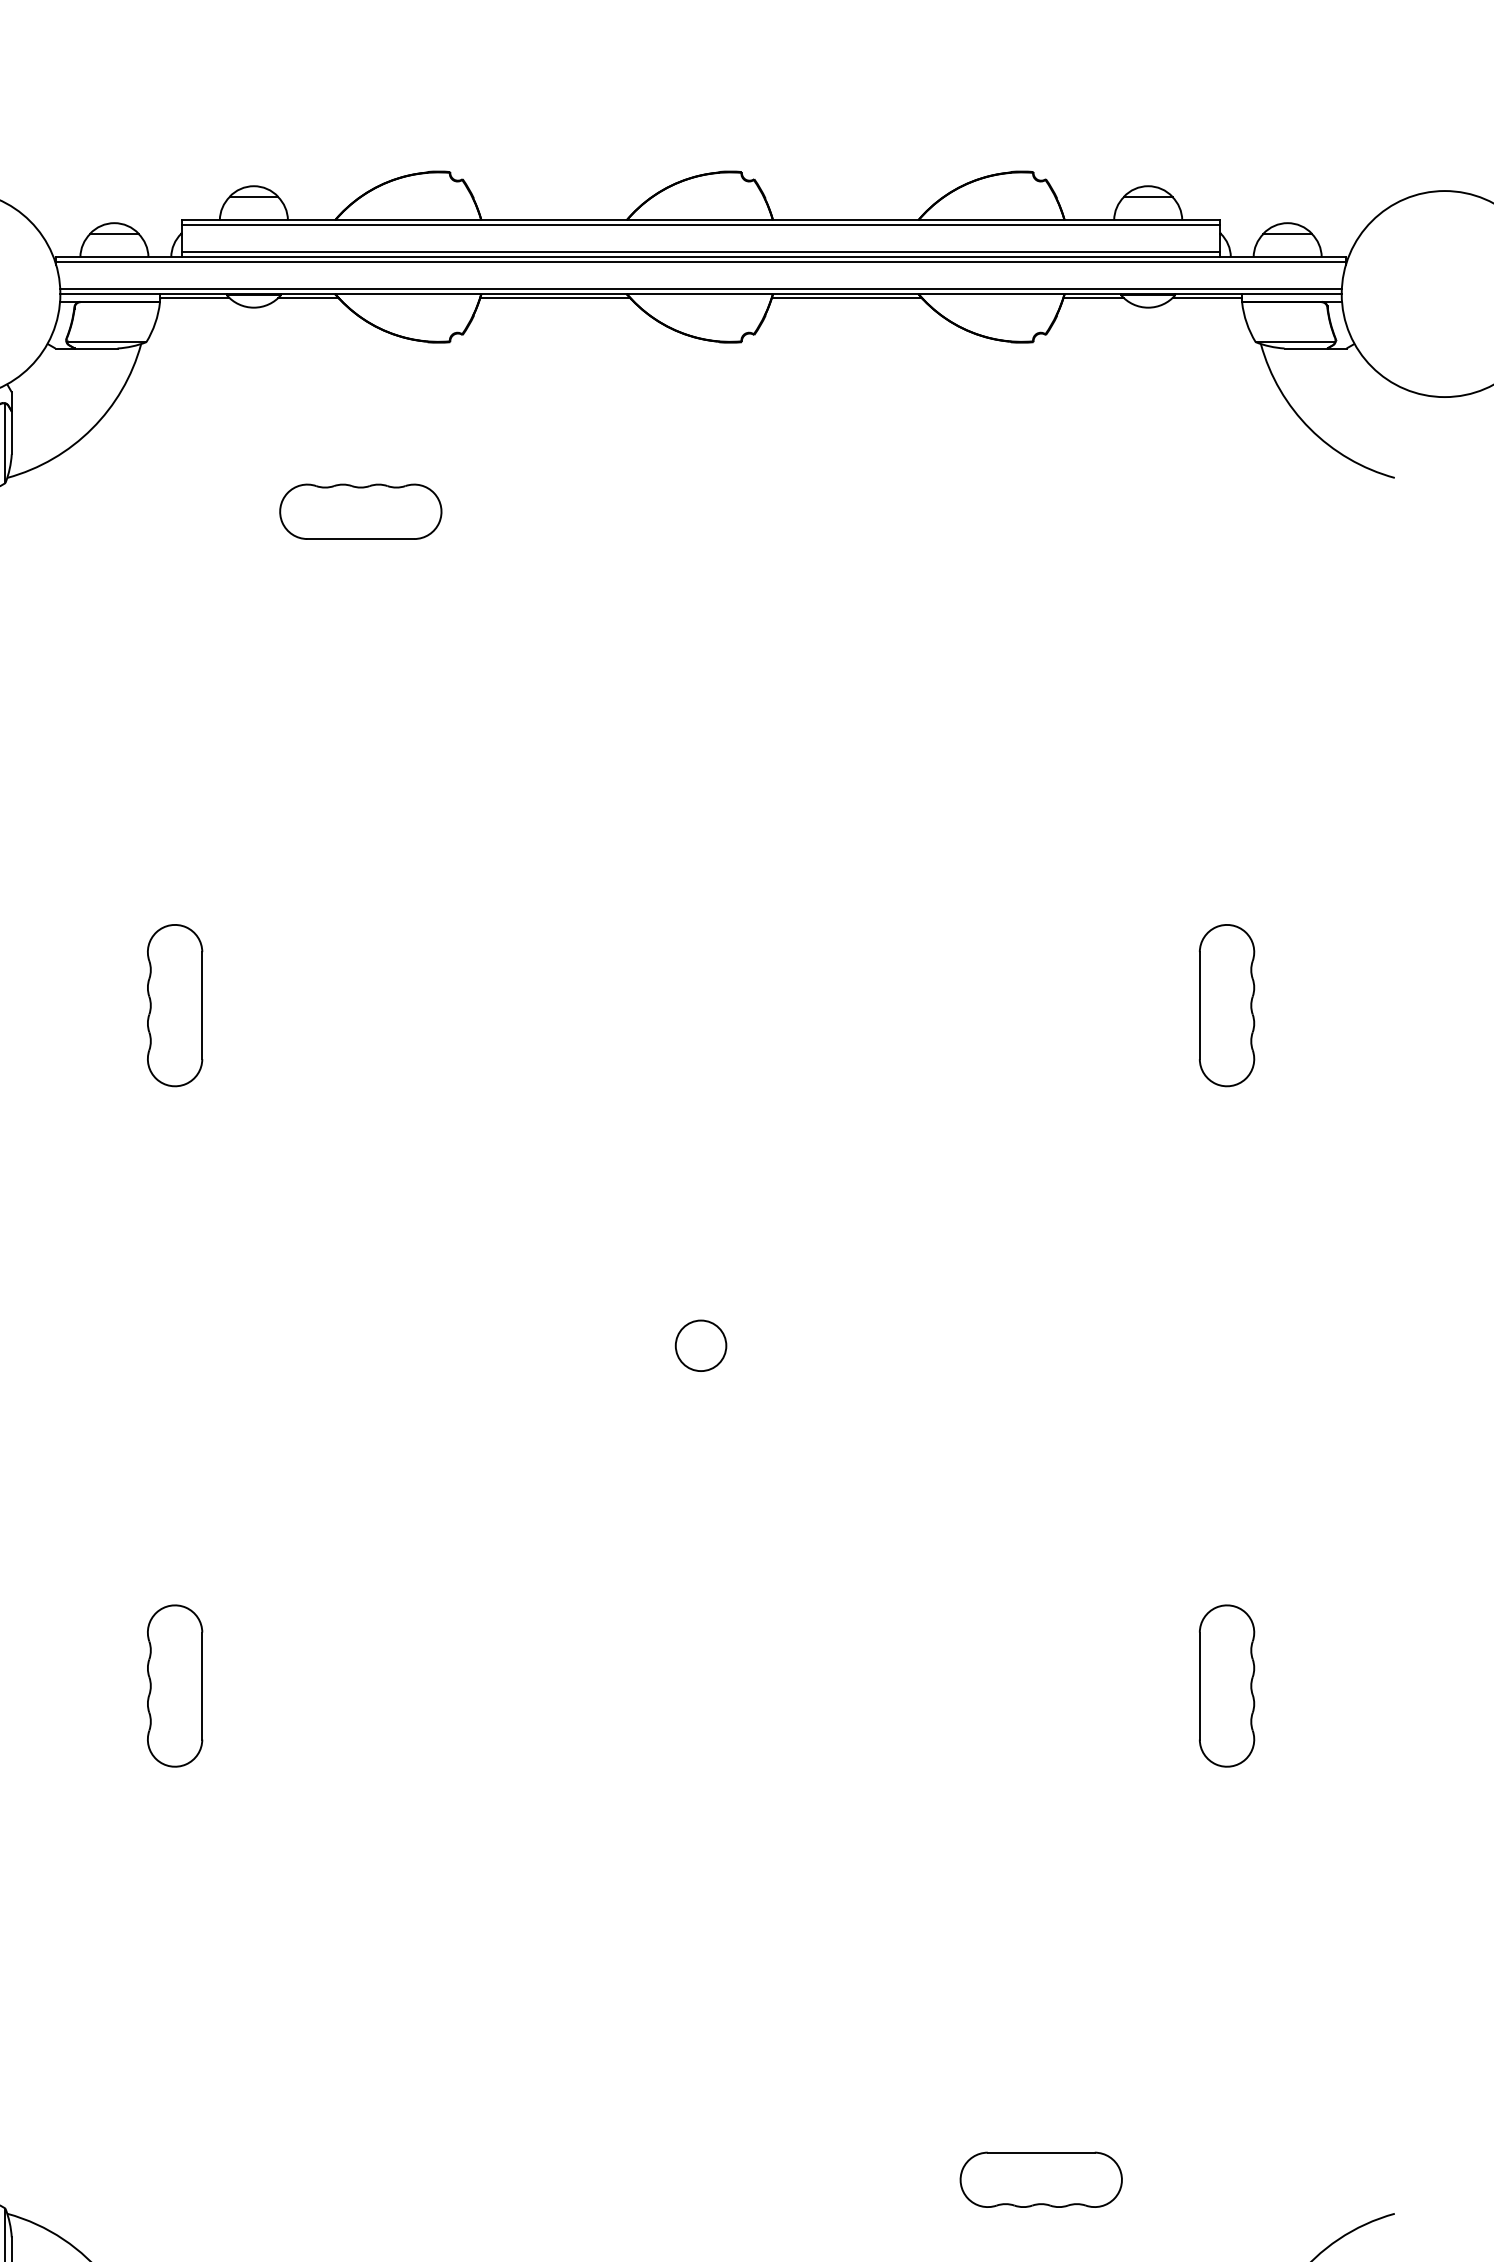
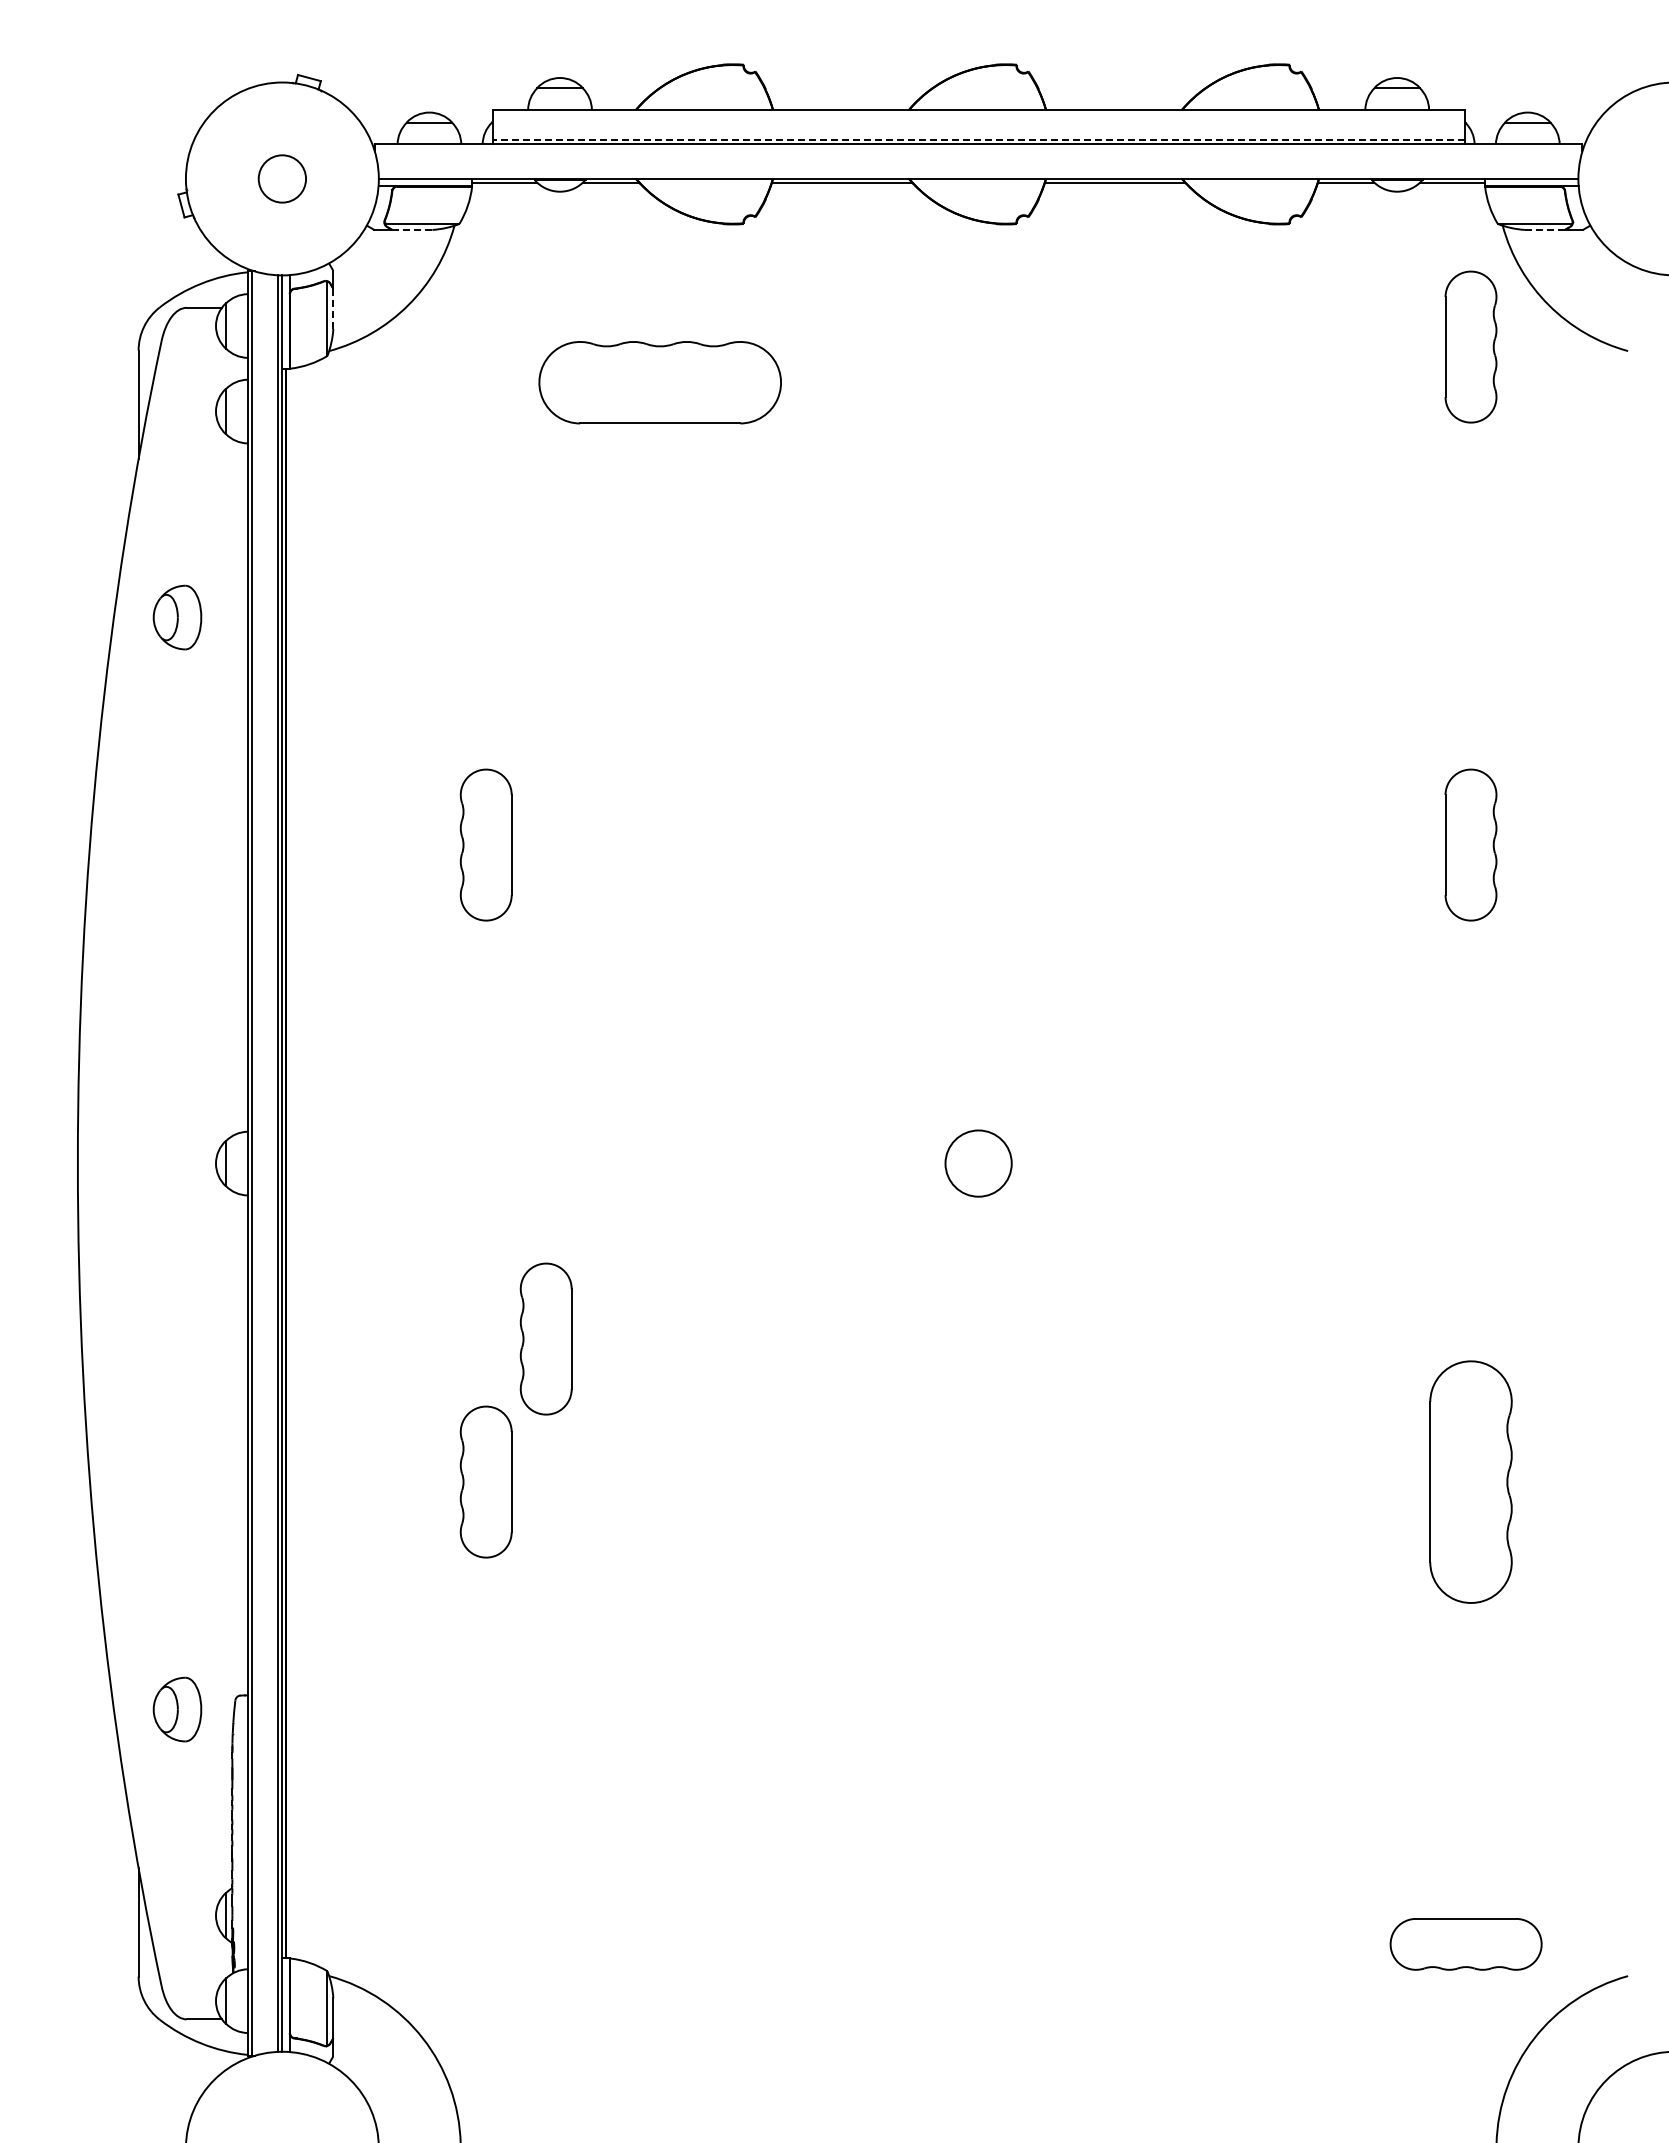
line: (700, 225) -> (978, 114), removed
line: (700, 251) -> (978, 139), solid -> dashed
line: (700, 261) -> (978, 148), removed
line: (700, 289) -> (978, 174), removed
line: (96, 348) -> (412, 229), solid -> dashed
line: (1305, 348) -> (1544, 229), solid -> dashed
line: (11, 433) -> (333, 309), solid -> dashed
part: (1226, 473) -> (1470, 346), added
part: (360, 511) -> (659, 382), size x1.6
circle: (700, 1345) -> (978, 1163), size x1.4
part: (238, 1532) -> (545, 1338), added
part: (1226, 1685) -> (1470, 1481), size x1.6
part: (1040, 2180) -> (1465, 1944), moved

